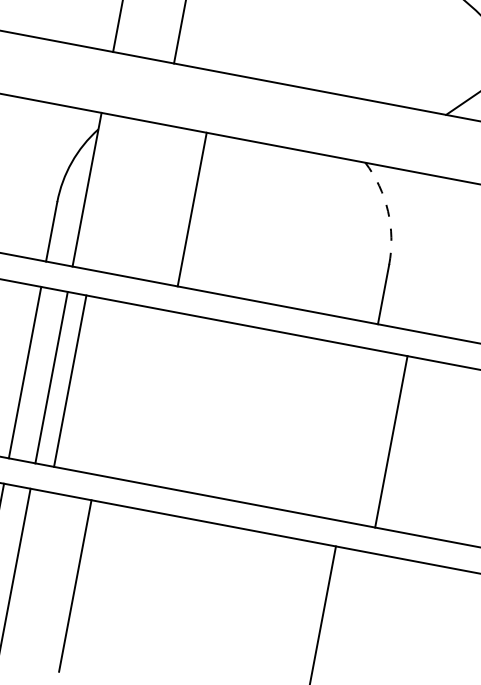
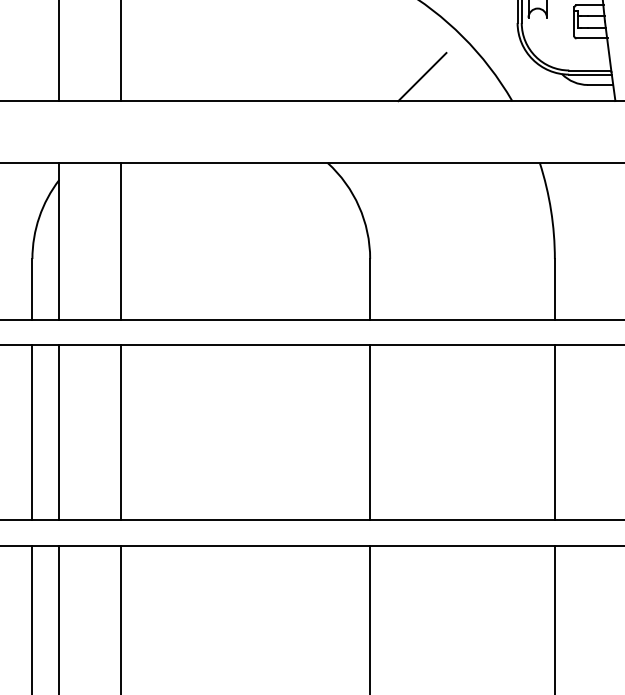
line: (192, 209) -> (121, 241), moved
arc: (388, 211) -> (359, 206), dashed -> solid
line: (70, 381) -> (121, 432), moved
line: (391, 441) -> (370, 432), moved

